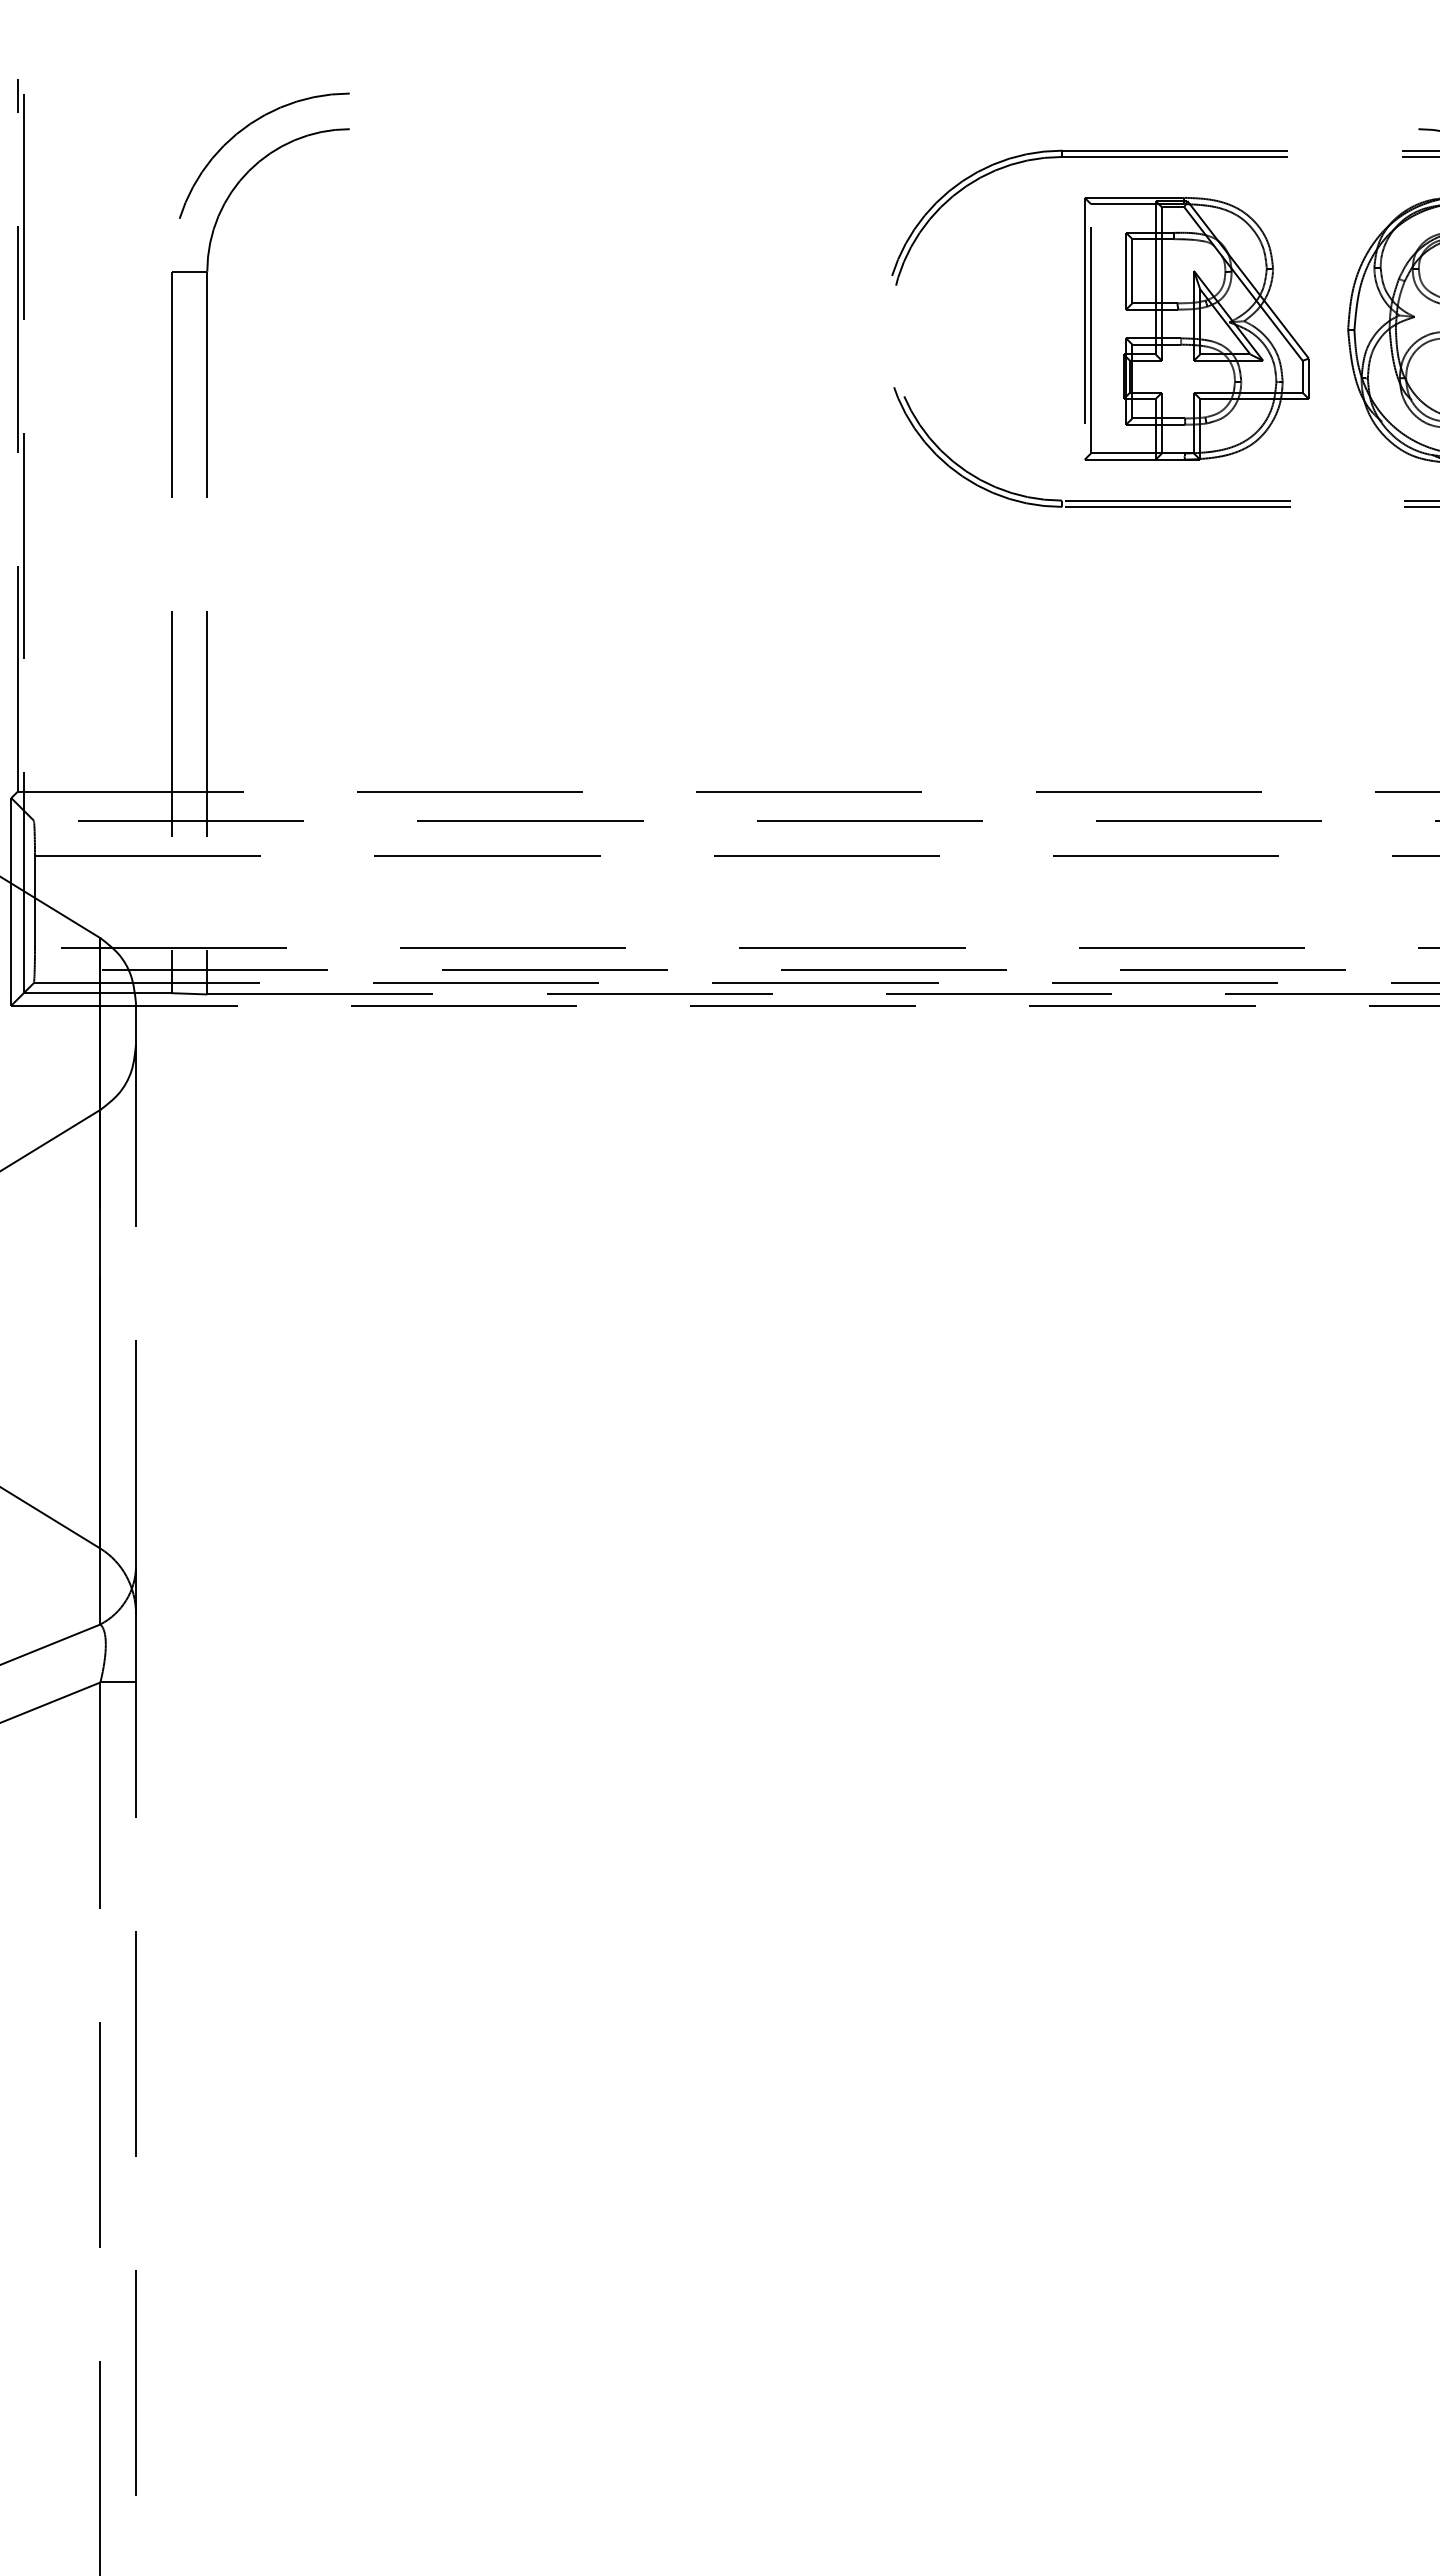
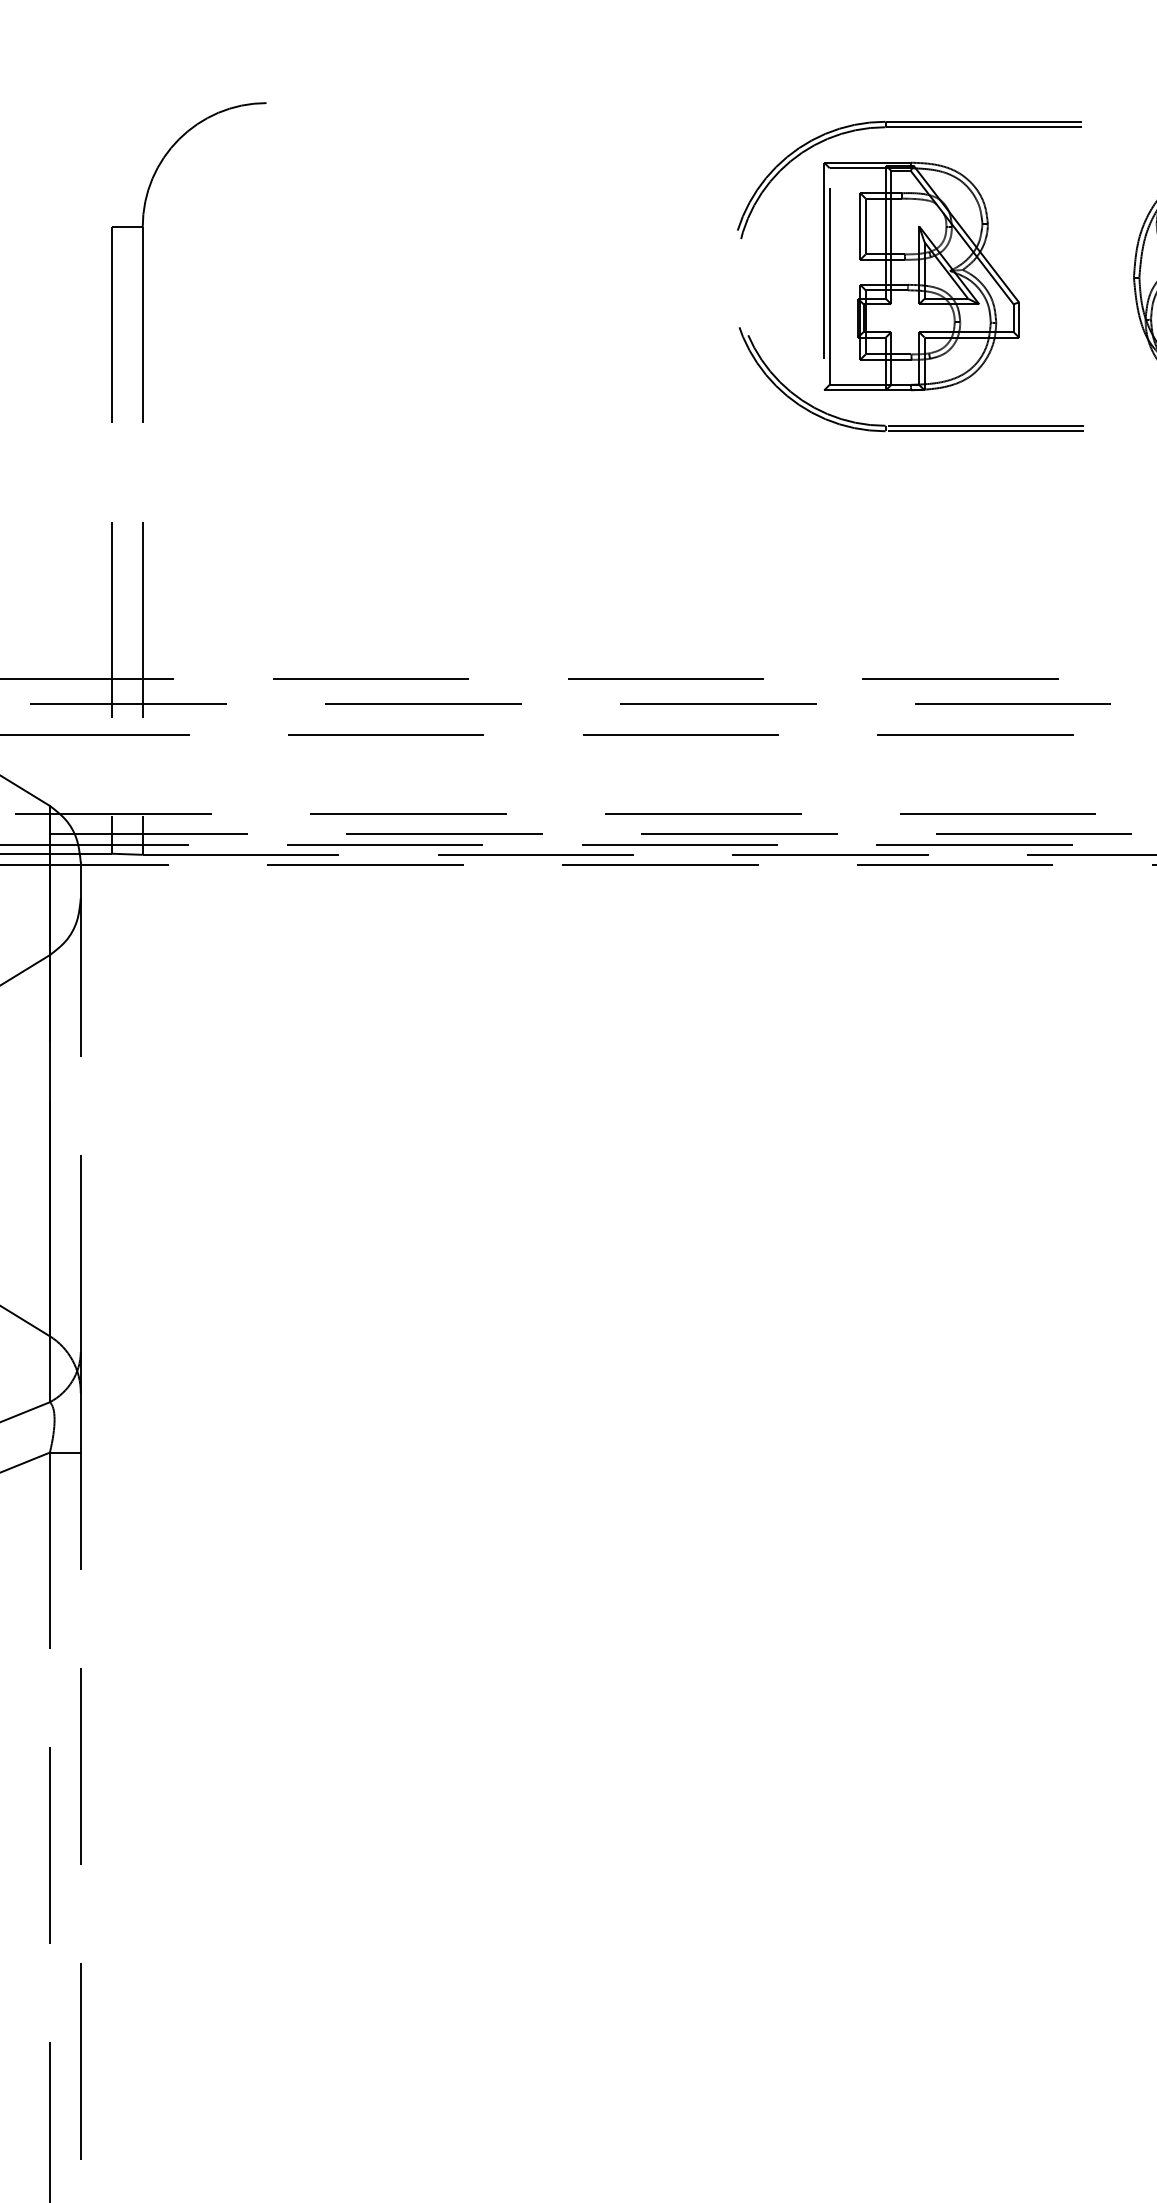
arc: (243, 130) -> (174, 104), removed
part: (1196, 328) -> (921, 276), moved

